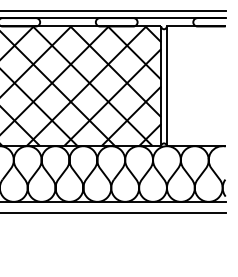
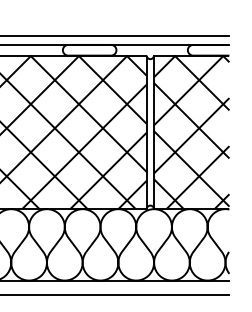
hatch: (195, 86) -> (190, 132), added

